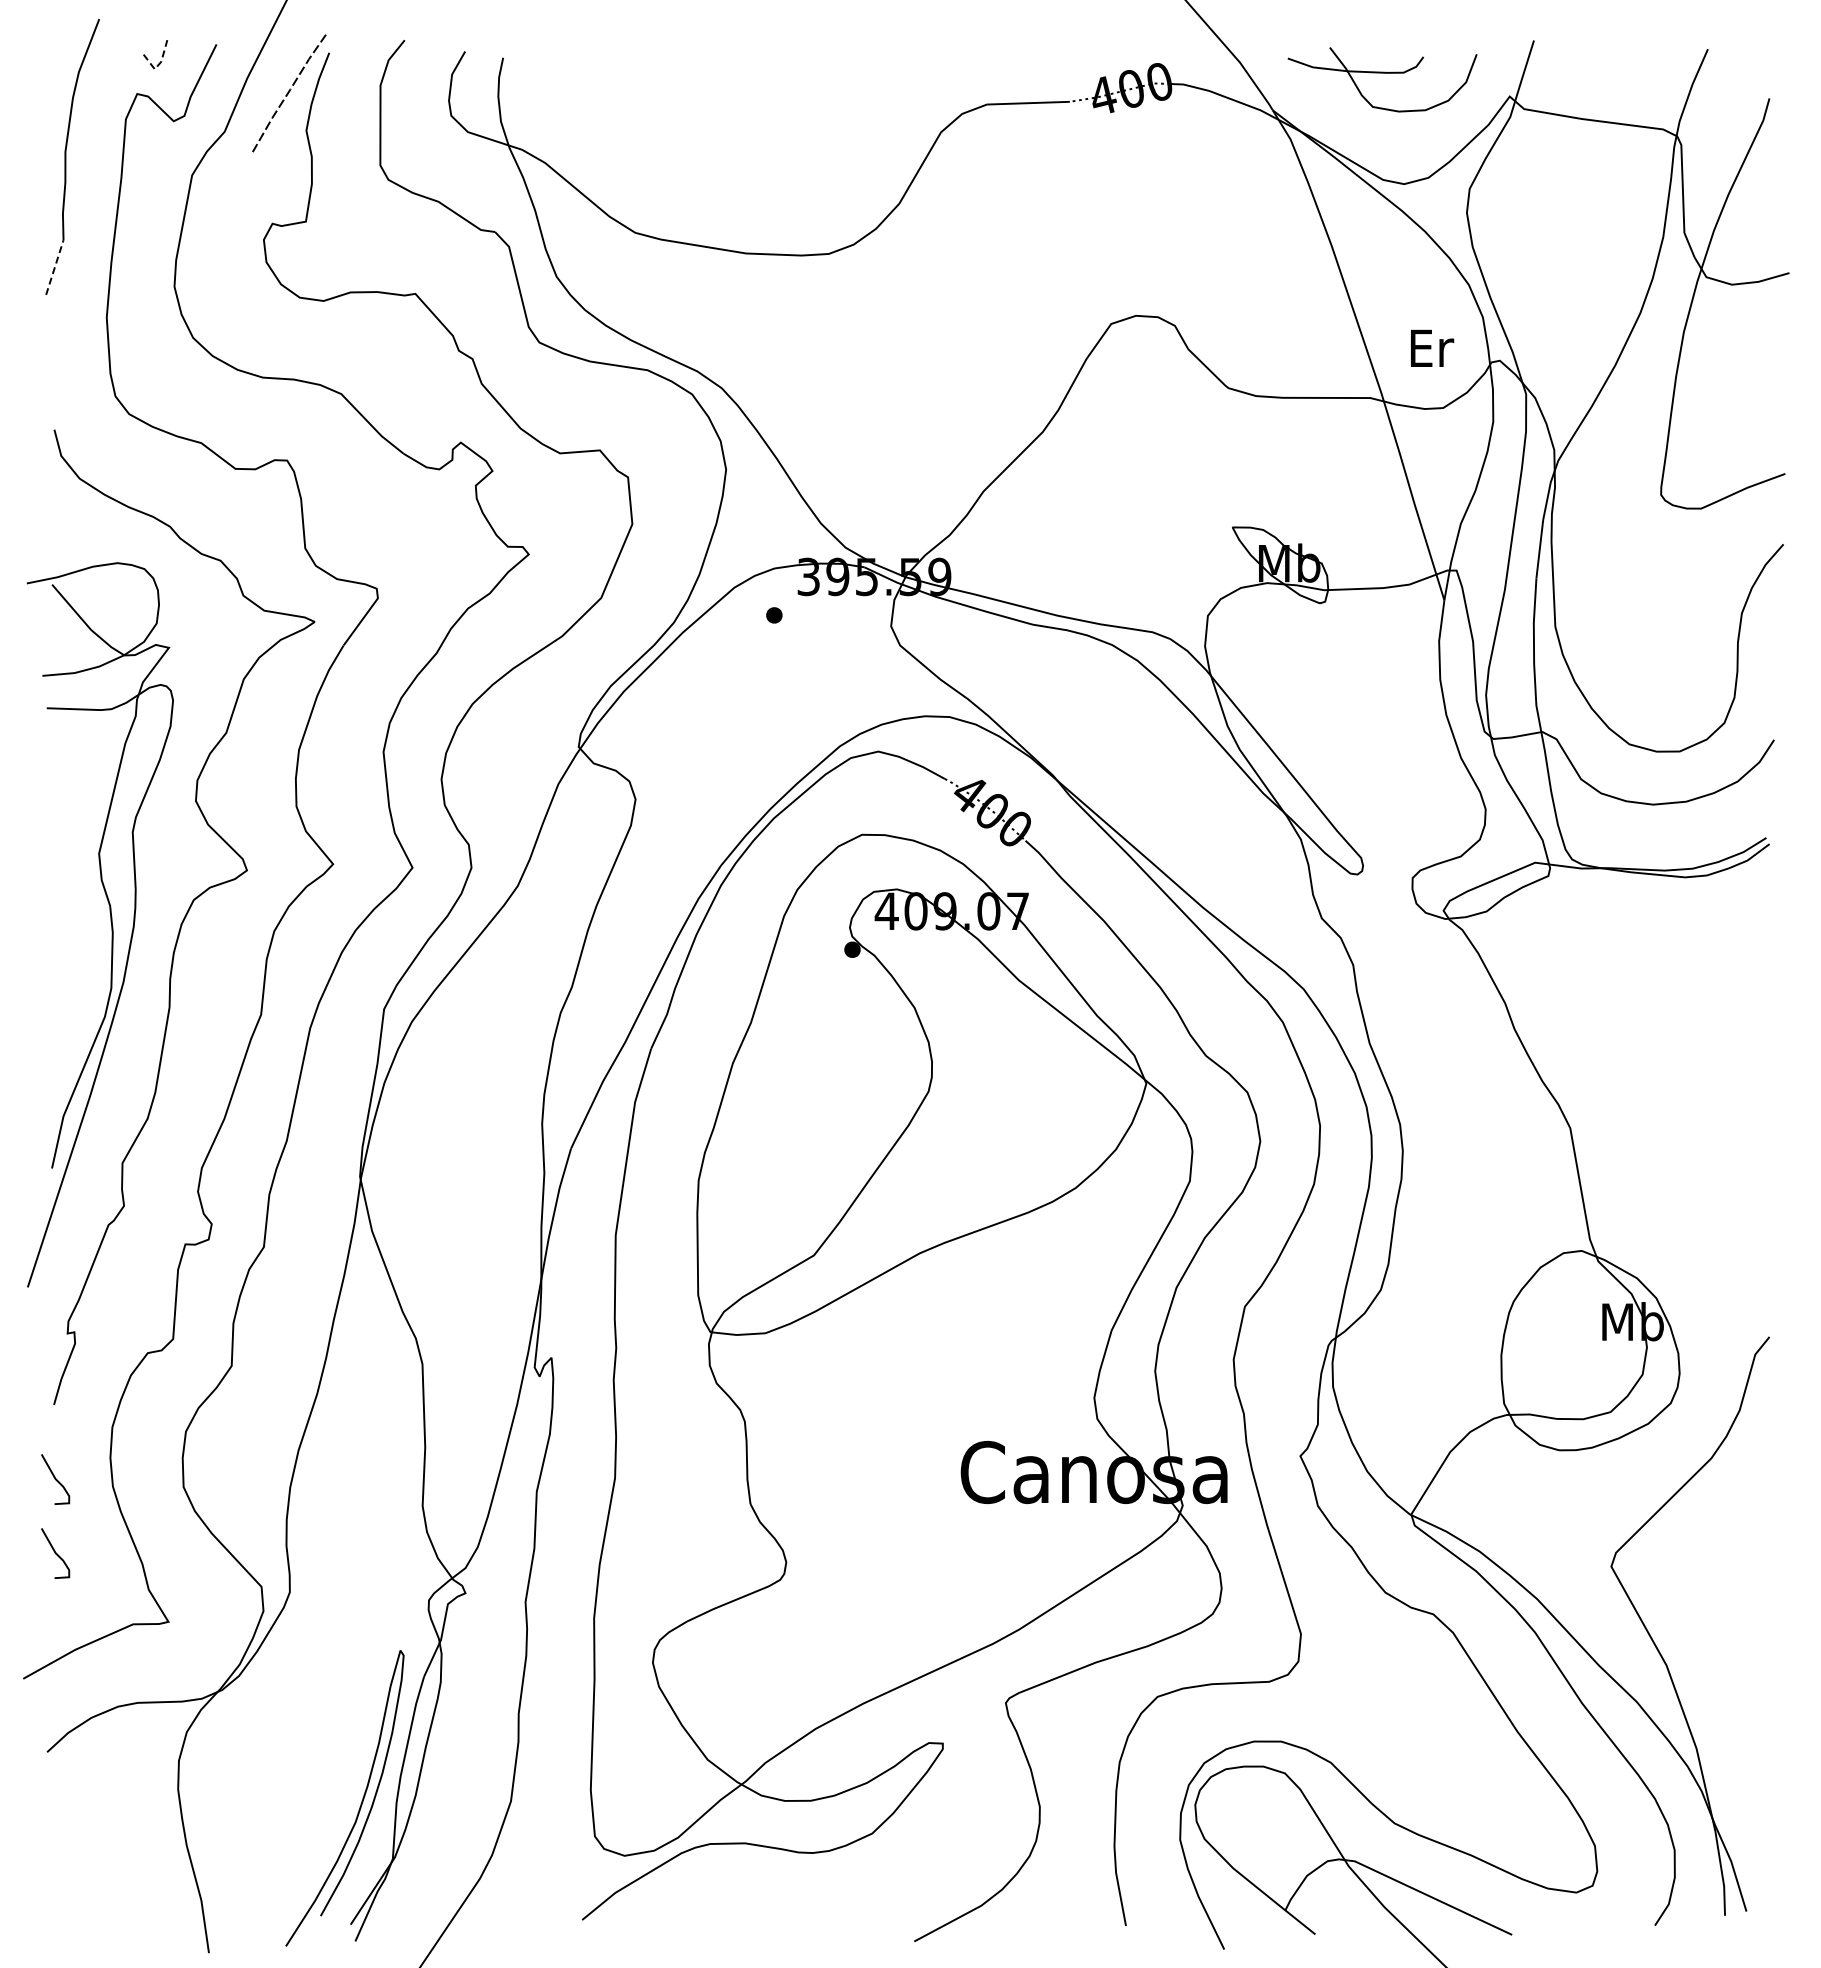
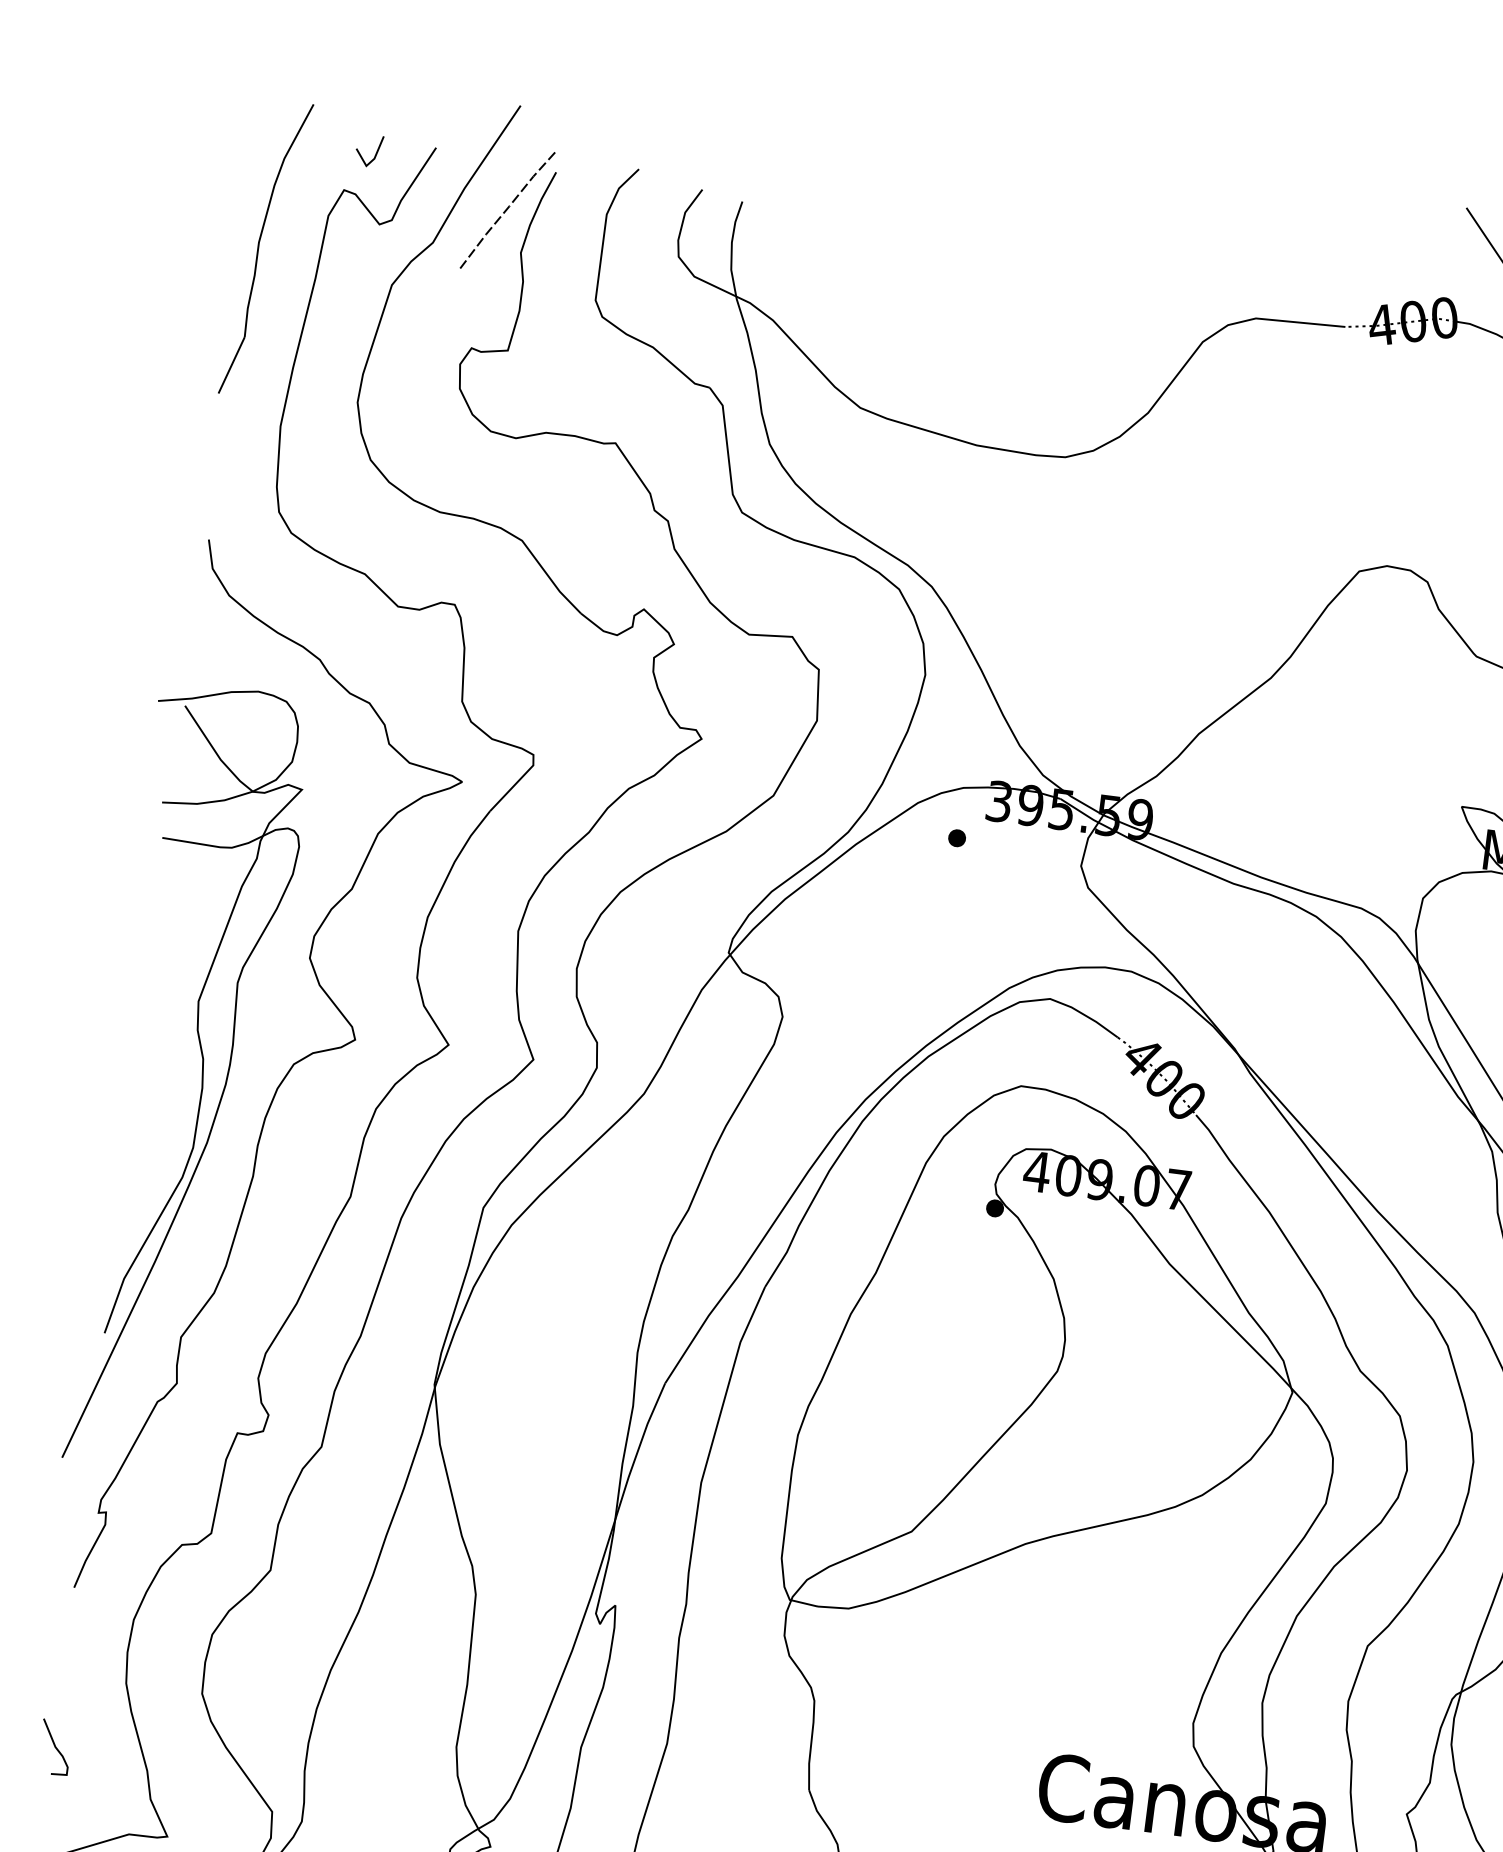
line: (159, 63) -> (372, 160), dashed -> solid
line: (54, 267) -> (231, 365), dashed -> solid
curve: (55, 1479) -> (65, 1668), removed

